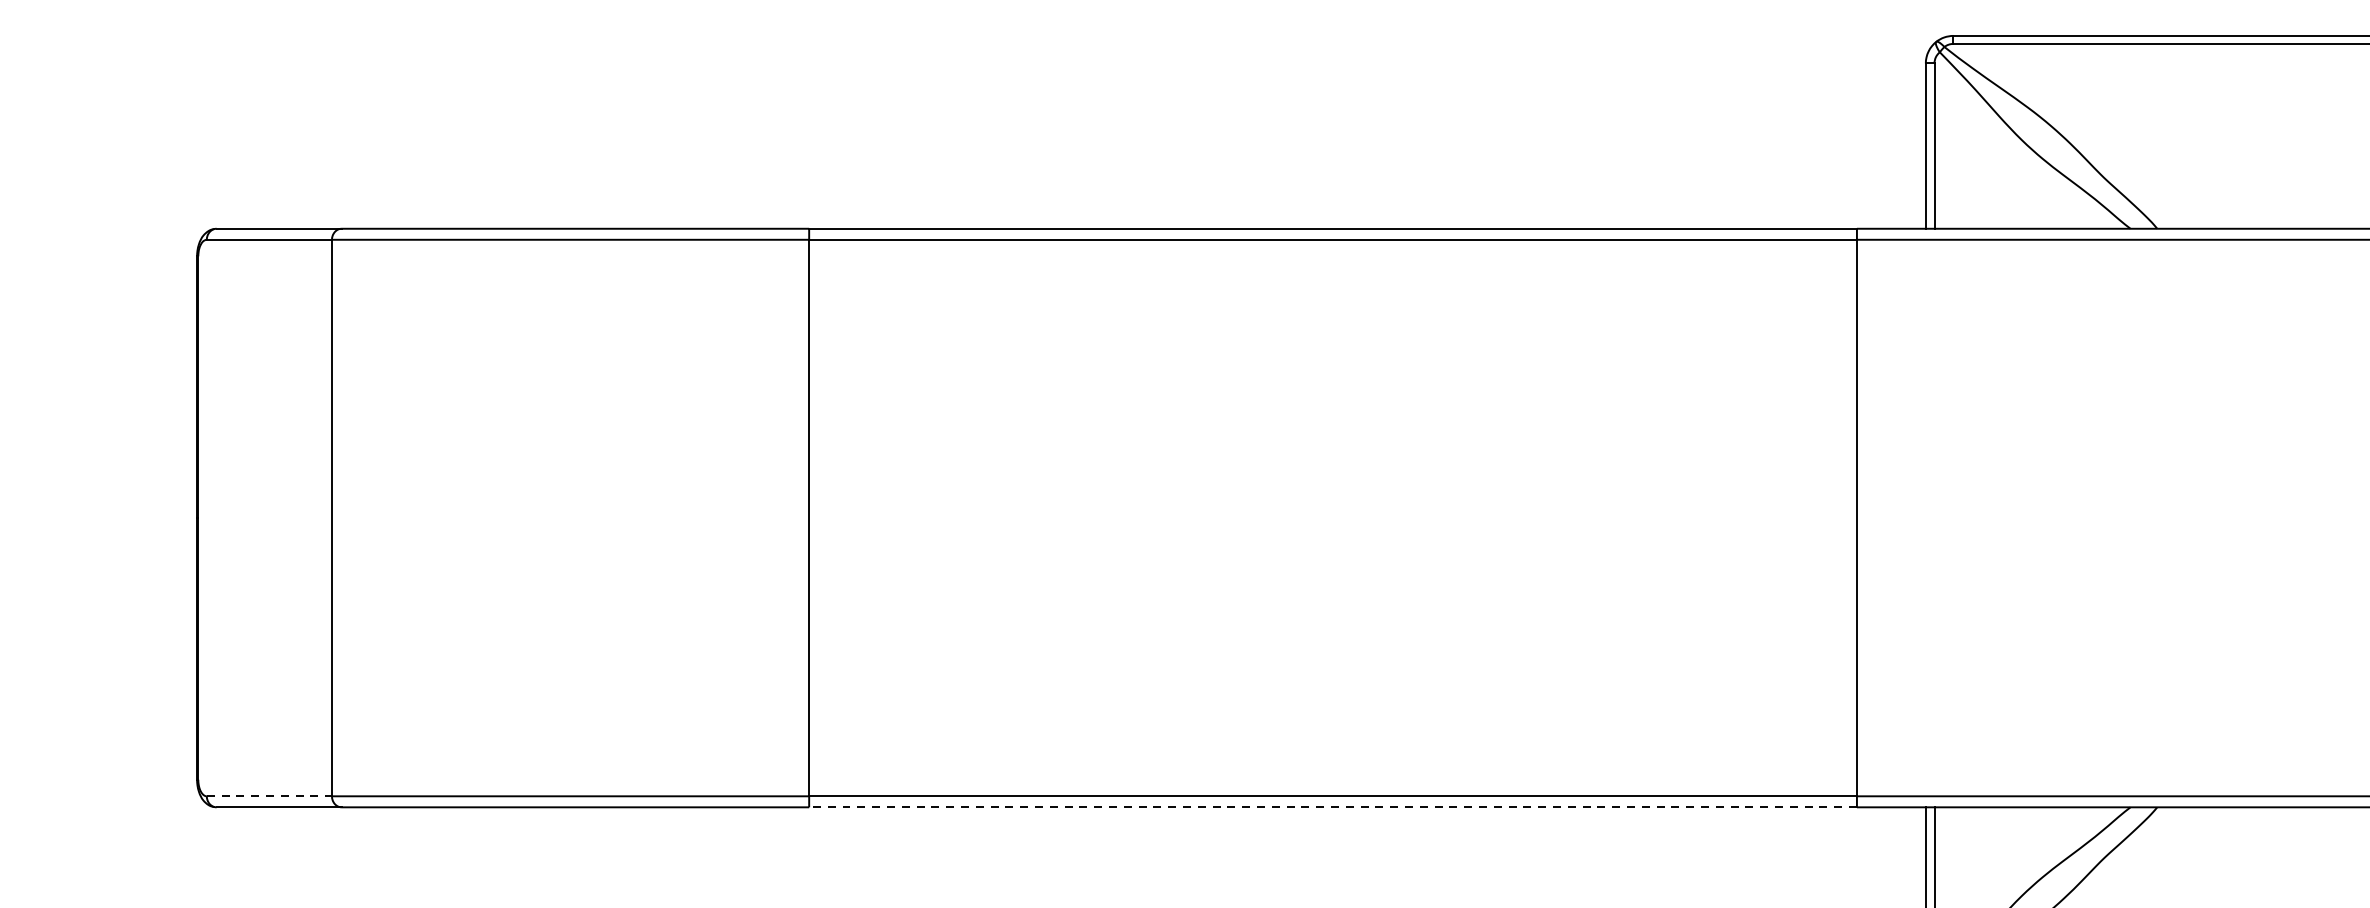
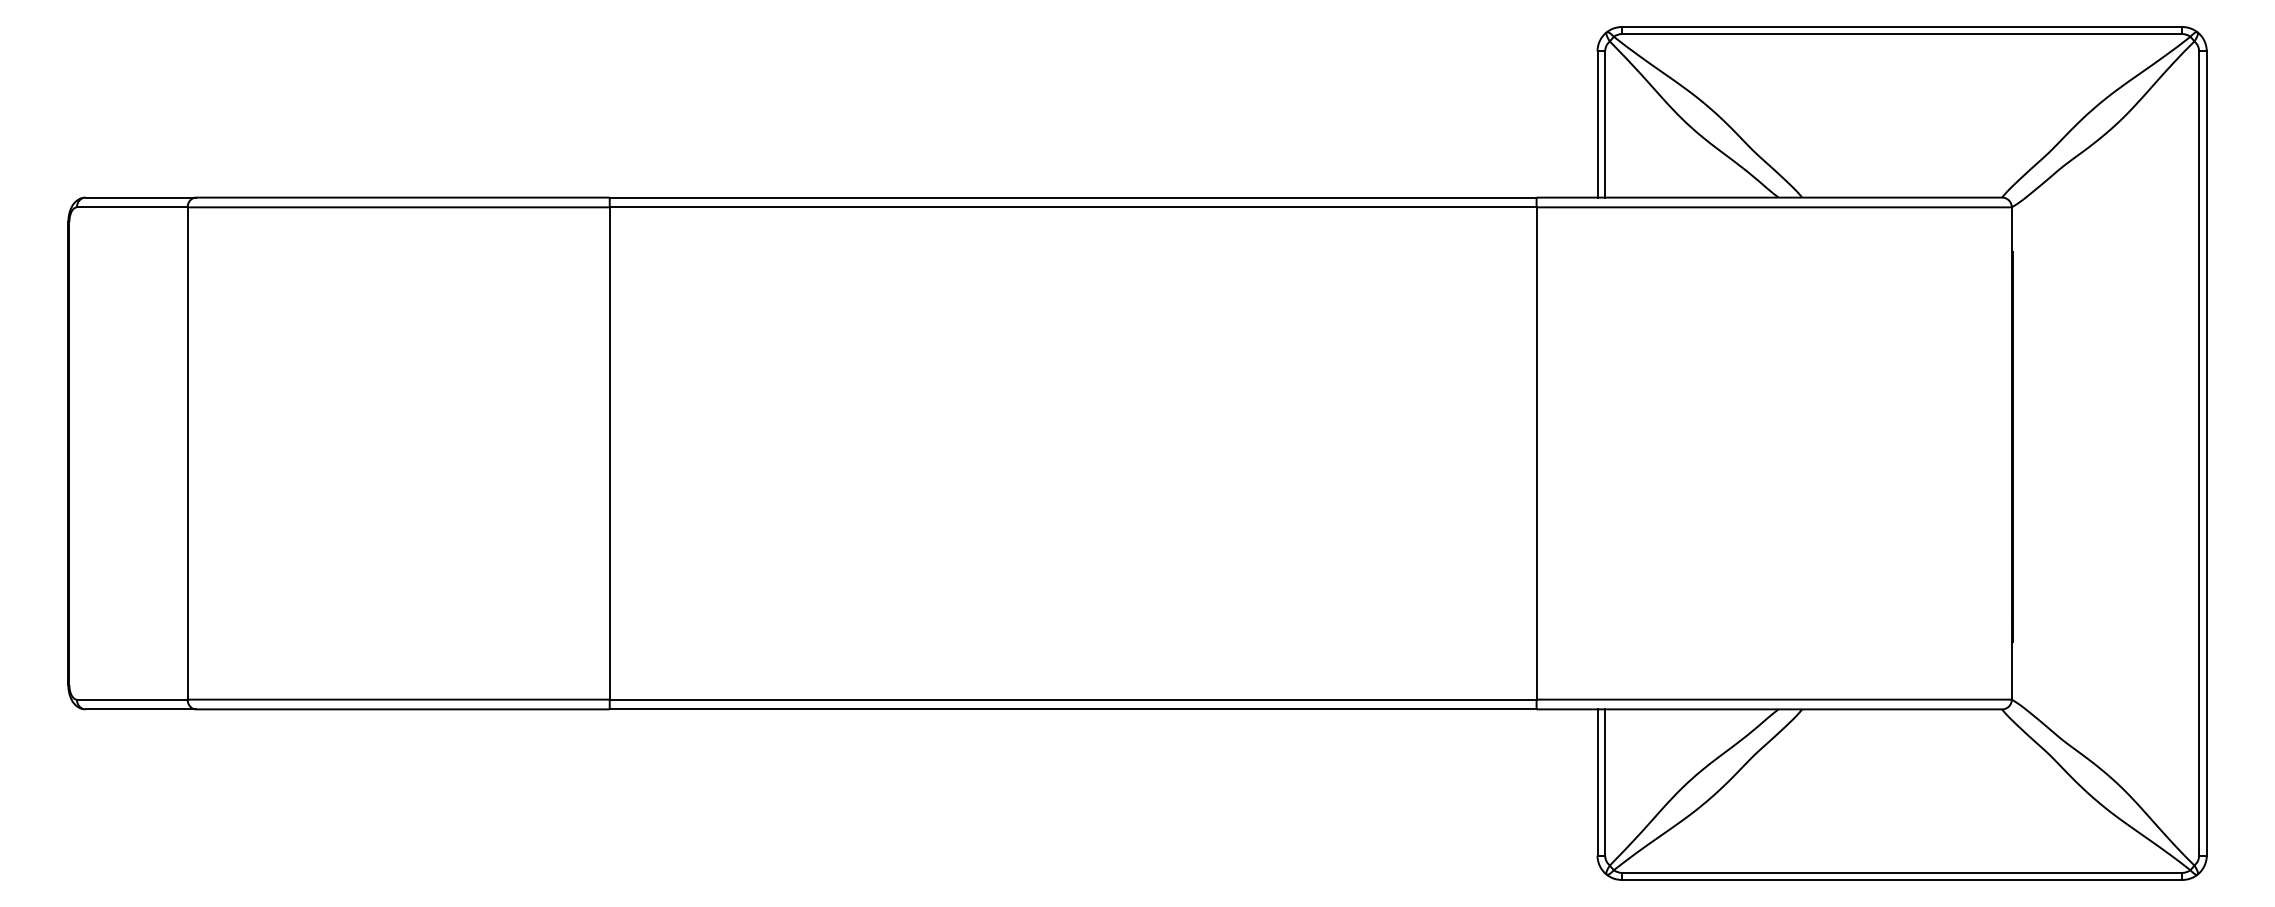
line: (269, 796) -> (132, 699), dashed -> solid
line: (1332, 807) -> (1072, 709), dashed -> solid

